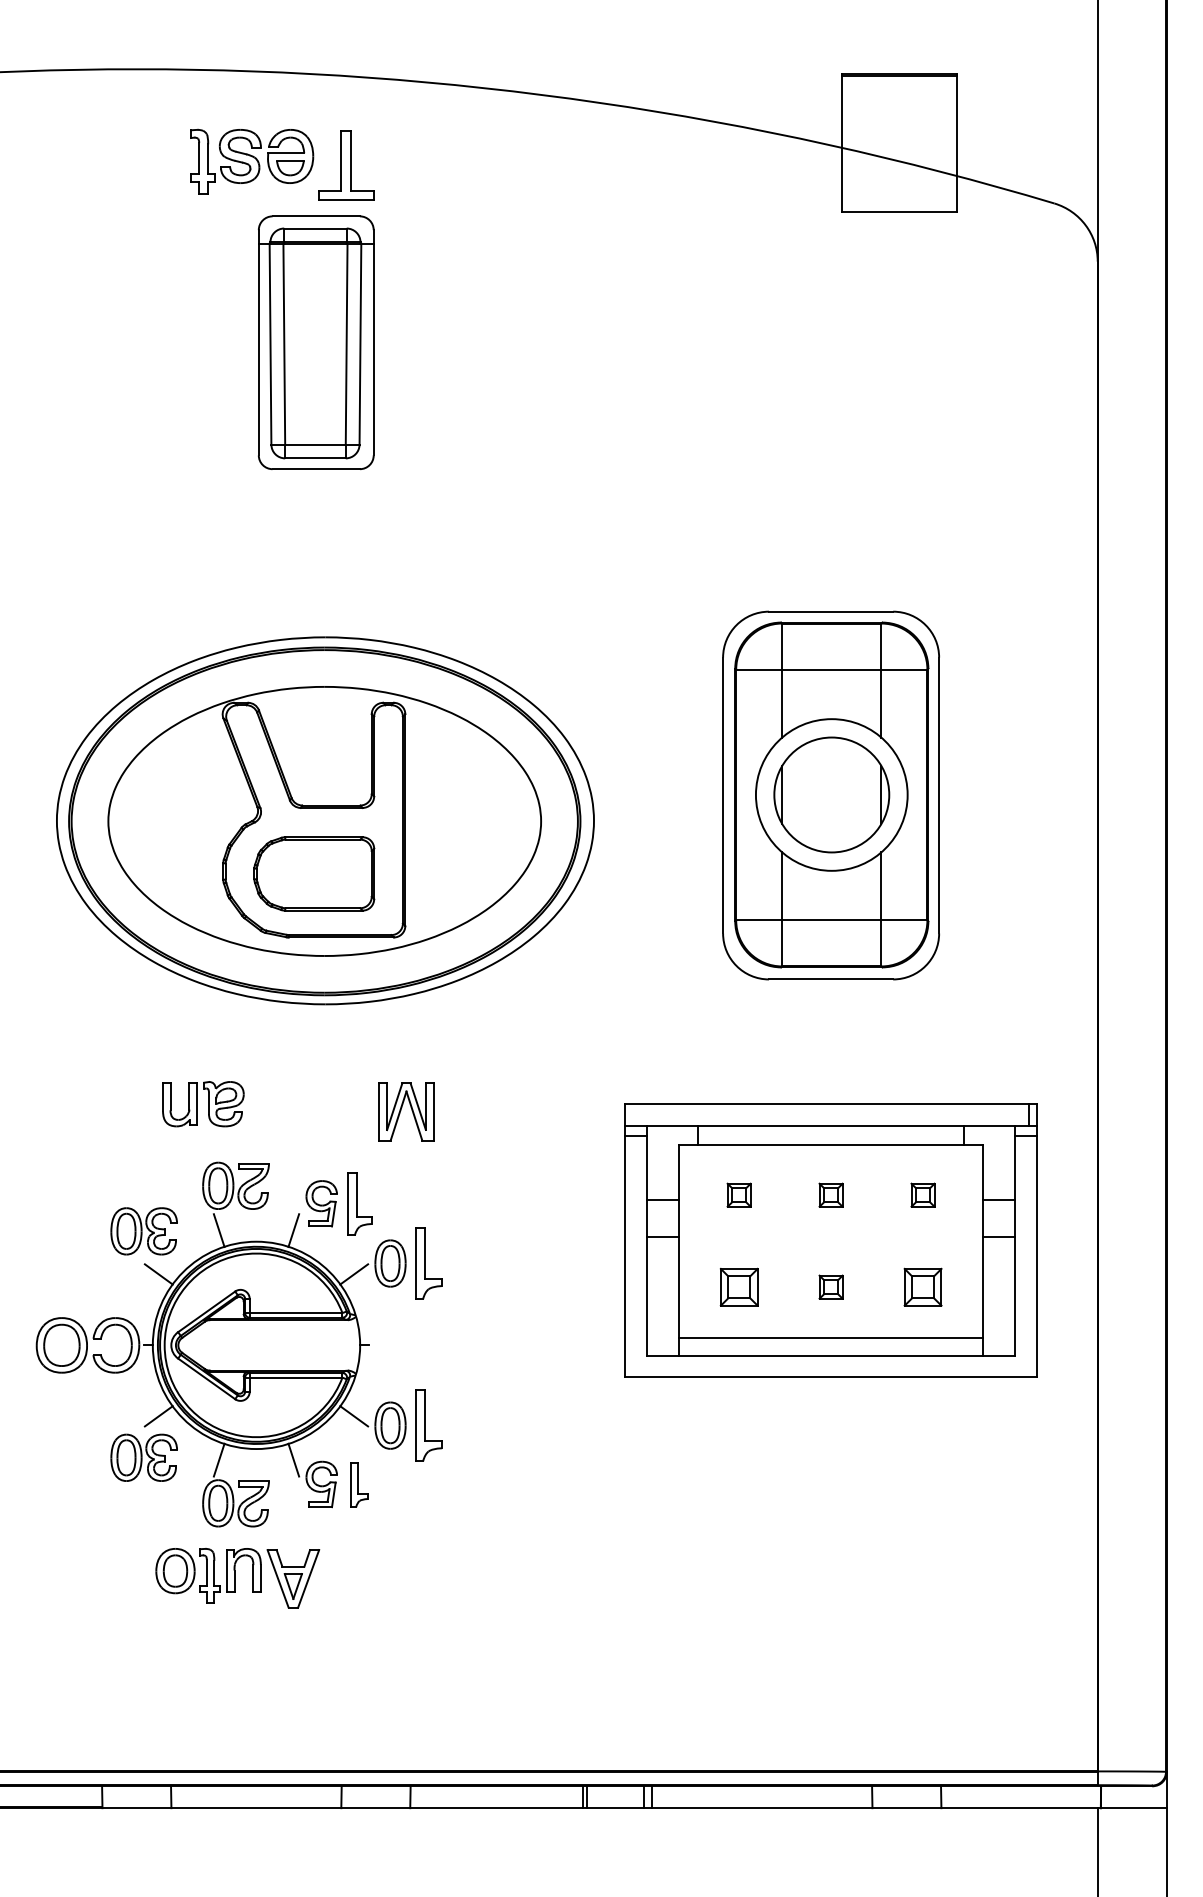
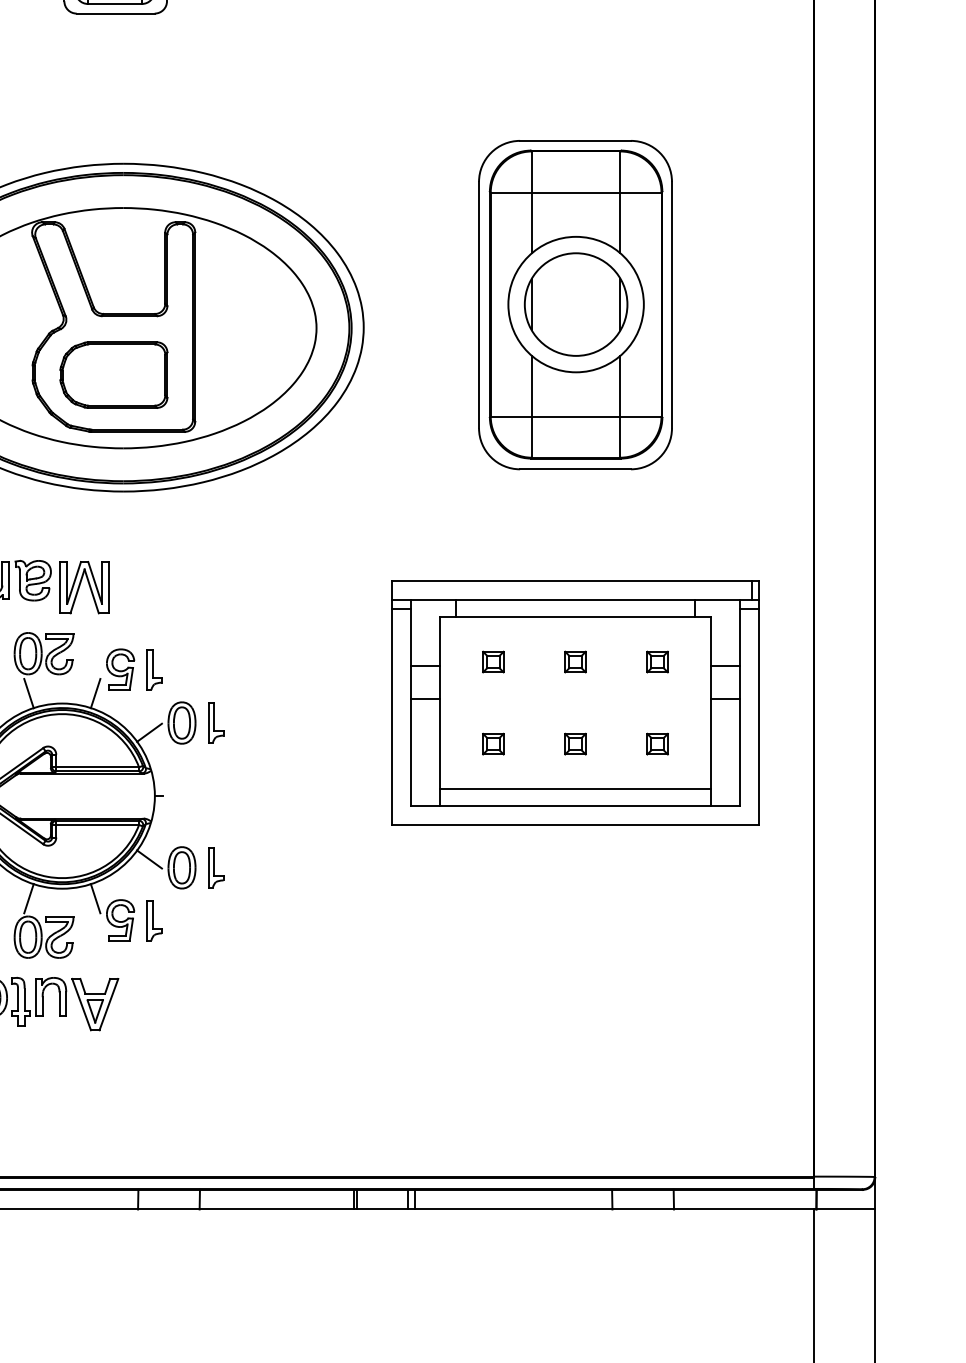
part: (406, 1111) -> (84, 587), moved
part: (359, 1203) -> (154, 669), size x0.71
part: (428, 1263) -> (215, 723), size x0.62
part: (738, 1286) -> (492, 743), size x0.62
part: (922, 1286) -> (657, 743), size x0.62
part: (428, 1425) -> (215, 867), size x0.62

